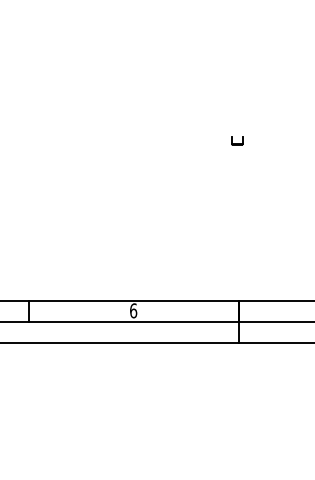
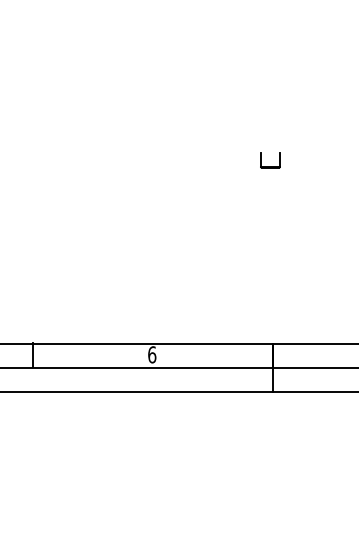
part: (237, 140) -> (270, 160), size x1.6

